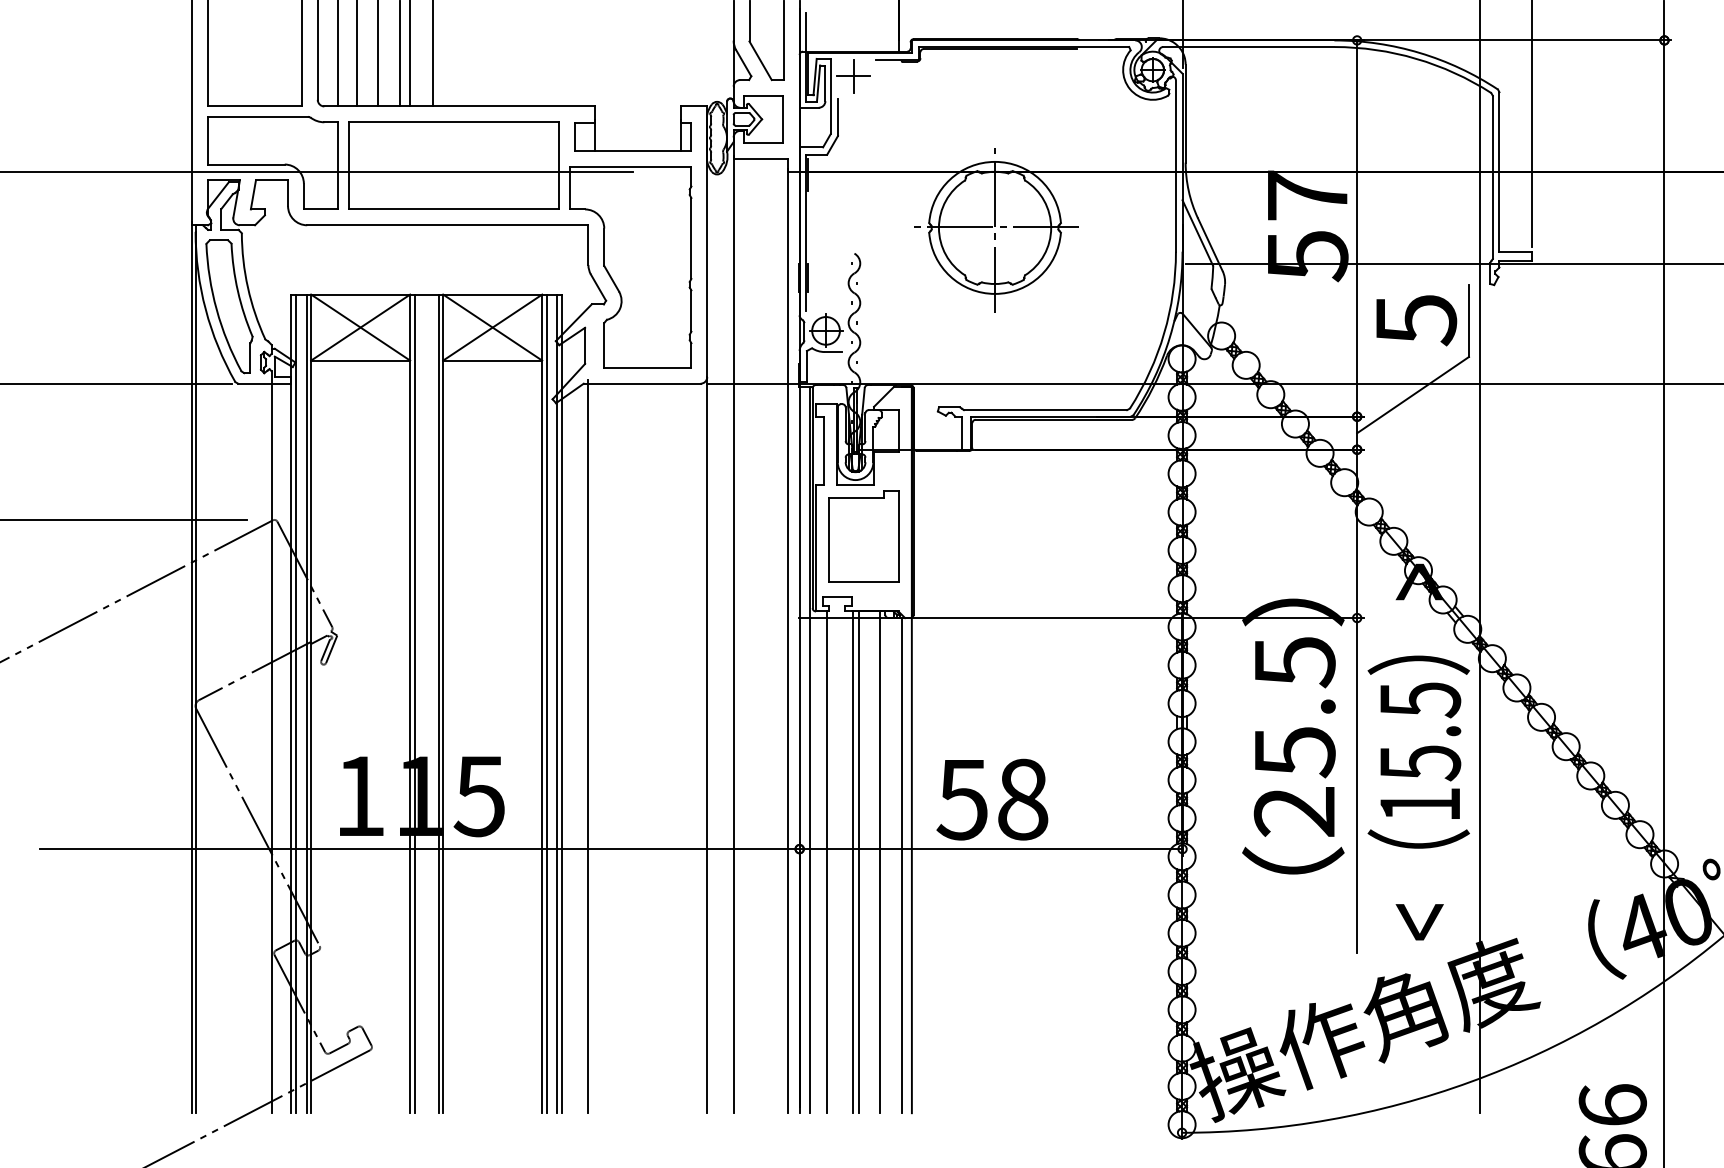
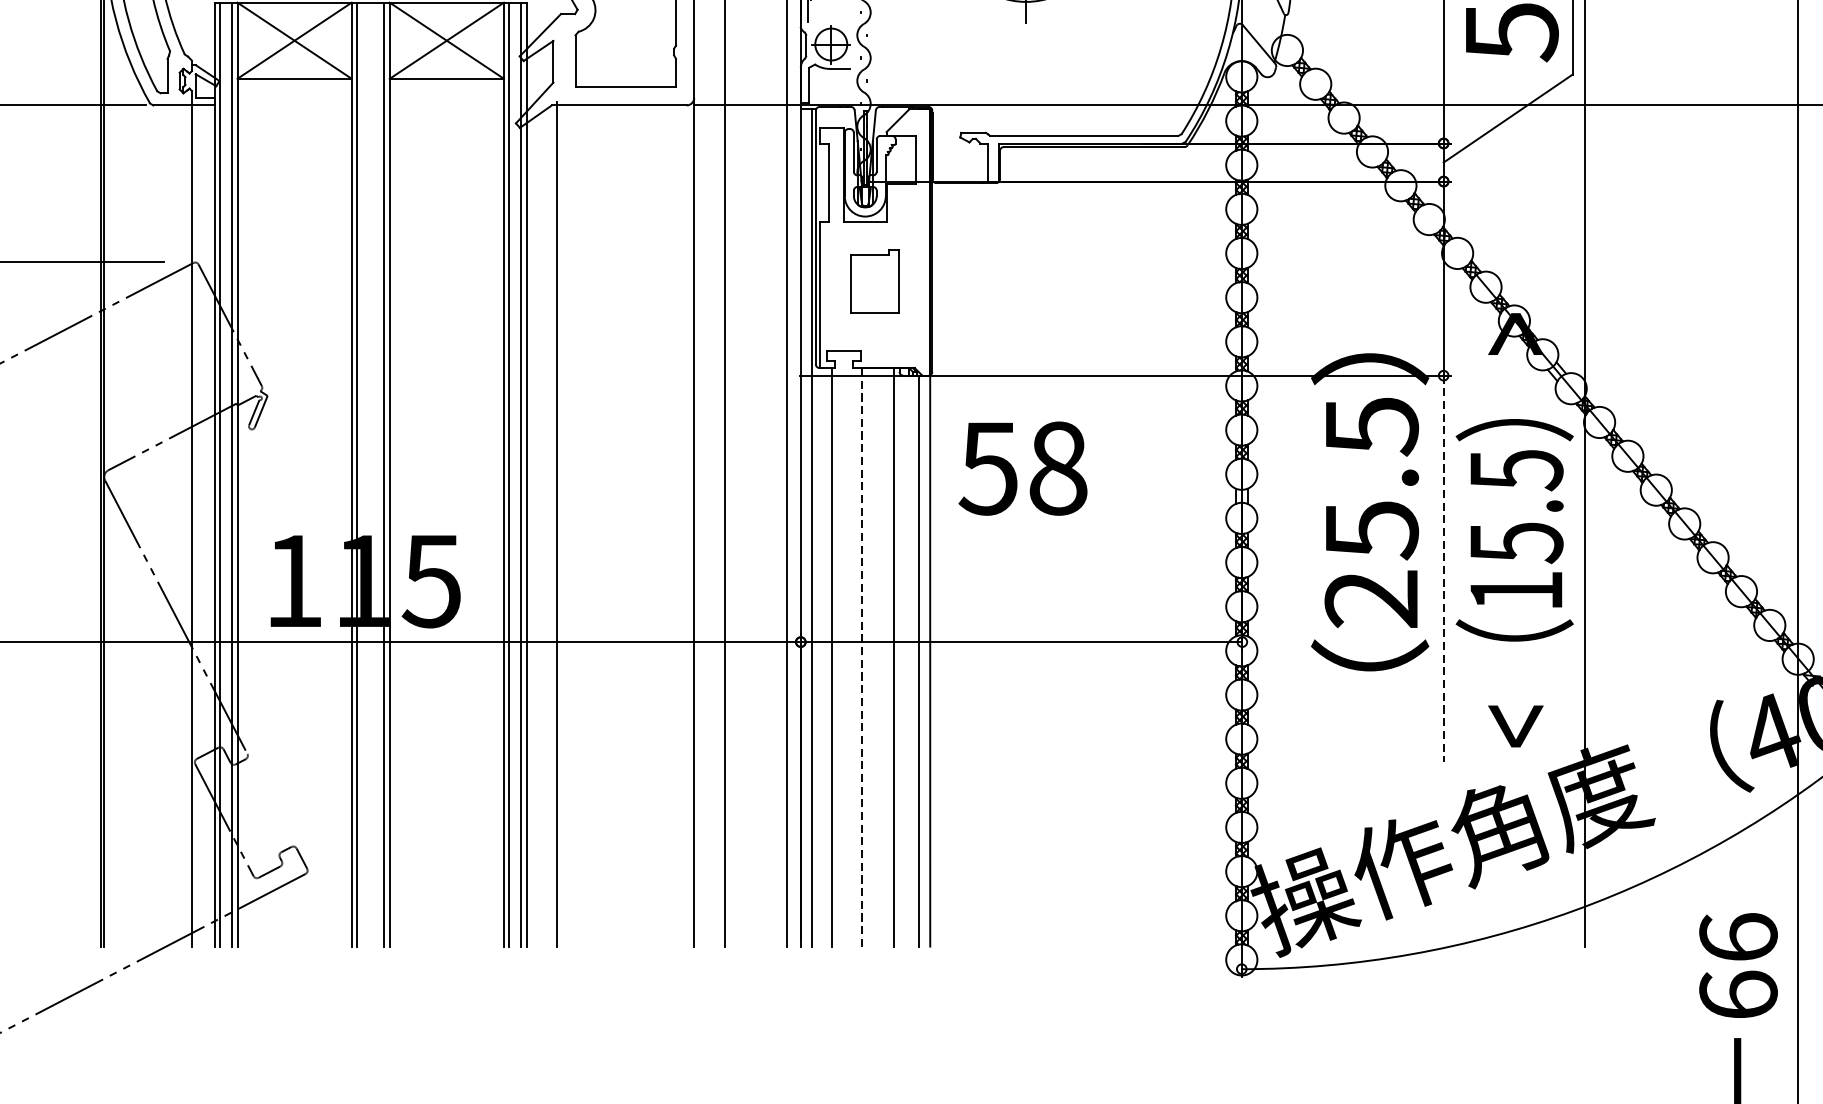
part: (863, 536) -> (874, 281), size x0.6
line: (1357, 785) -> (1444, 568), solid -> dashed
text: (992, 799) -> (1023, 468), moved
line: (852, 862) -> (861, 657), solid -> dashed
line: (858, 862) -> (868, 657), removed

